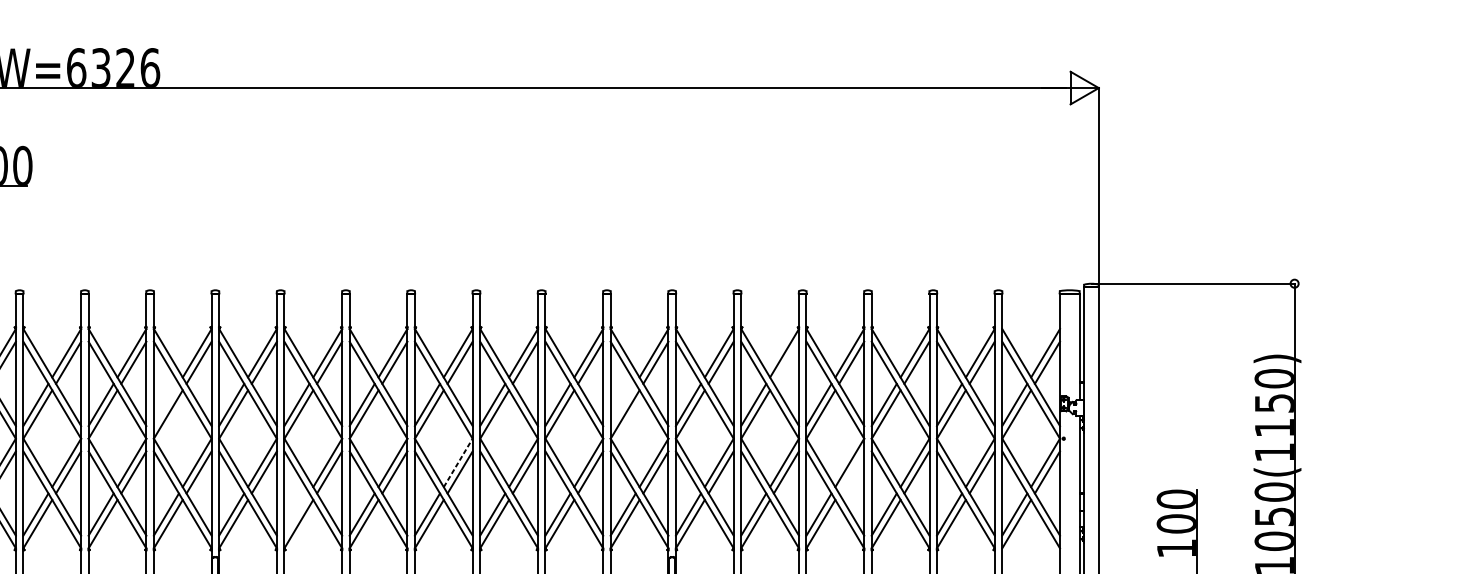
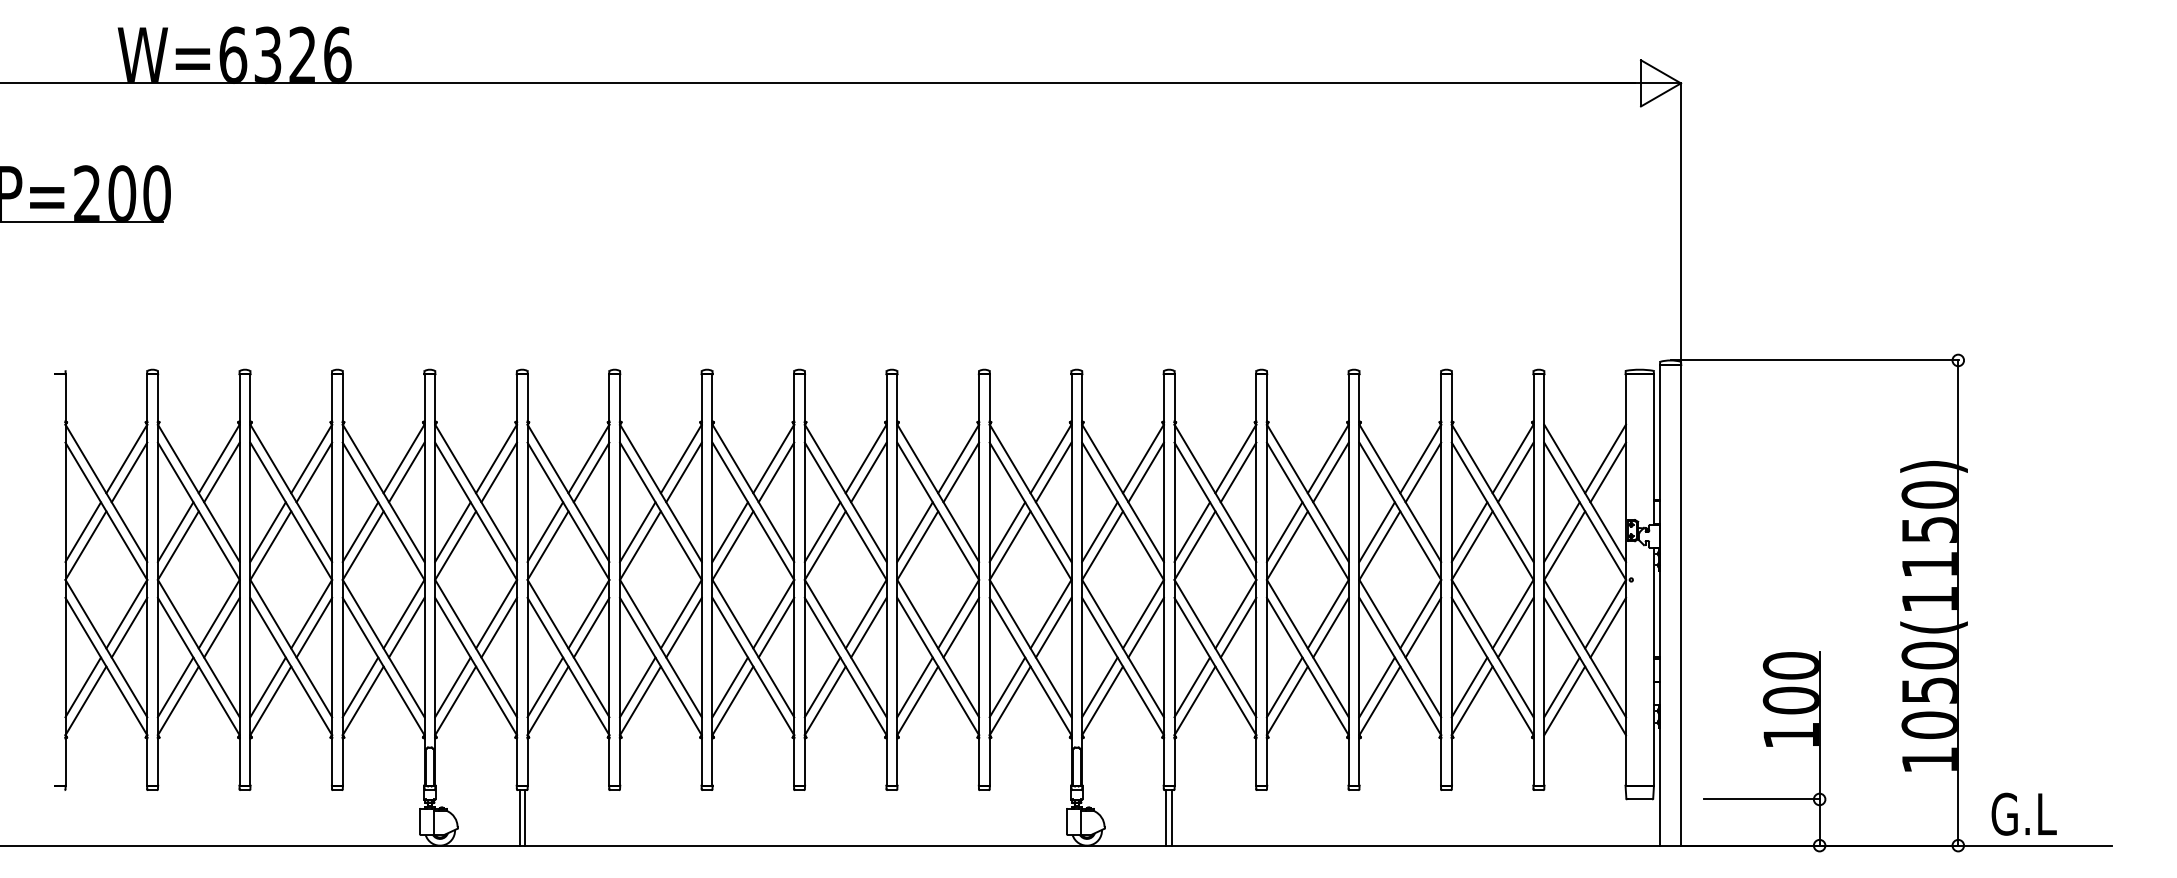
line: (786, 362) -> (1238, 472), added
line: (166, 404) -> (360, 531), added
line: (623, 404) -> (1007, 531), added
line: (458, 463) -> (773, 614), dashed -> solid
line: (851, 472) -> (1330, 627), added
line: (297, 514) -> (545, 687), added

